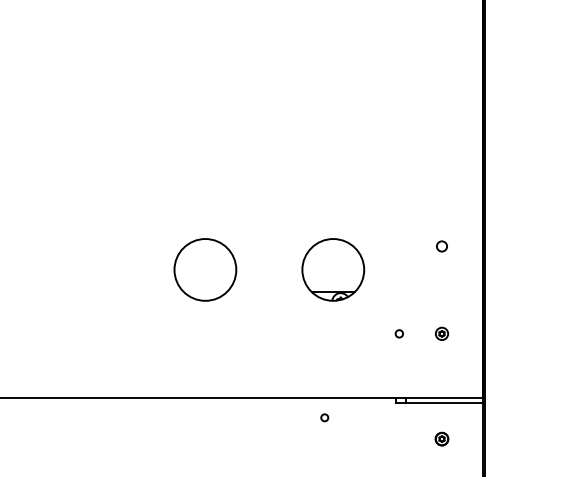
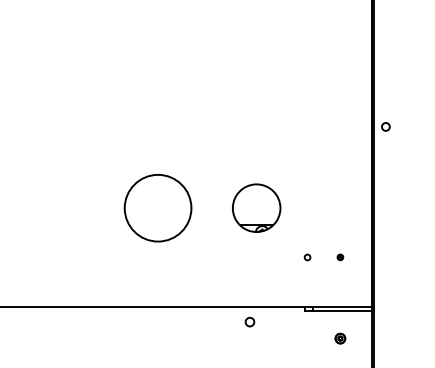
circle: (441, 246) -> (385, 126), moved
circle: (205, 269) -> (158, 207), size x1.4
part: (441, 333) -> (340, 257), size x0.6
circle: (324, 417) -> (249, 321), size x1.6

